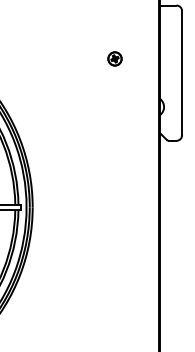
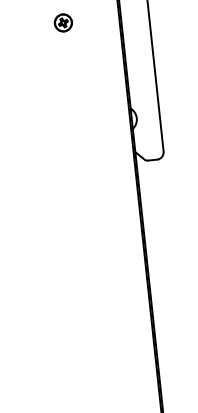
part: (114, 58) -> (62, 22), moved

